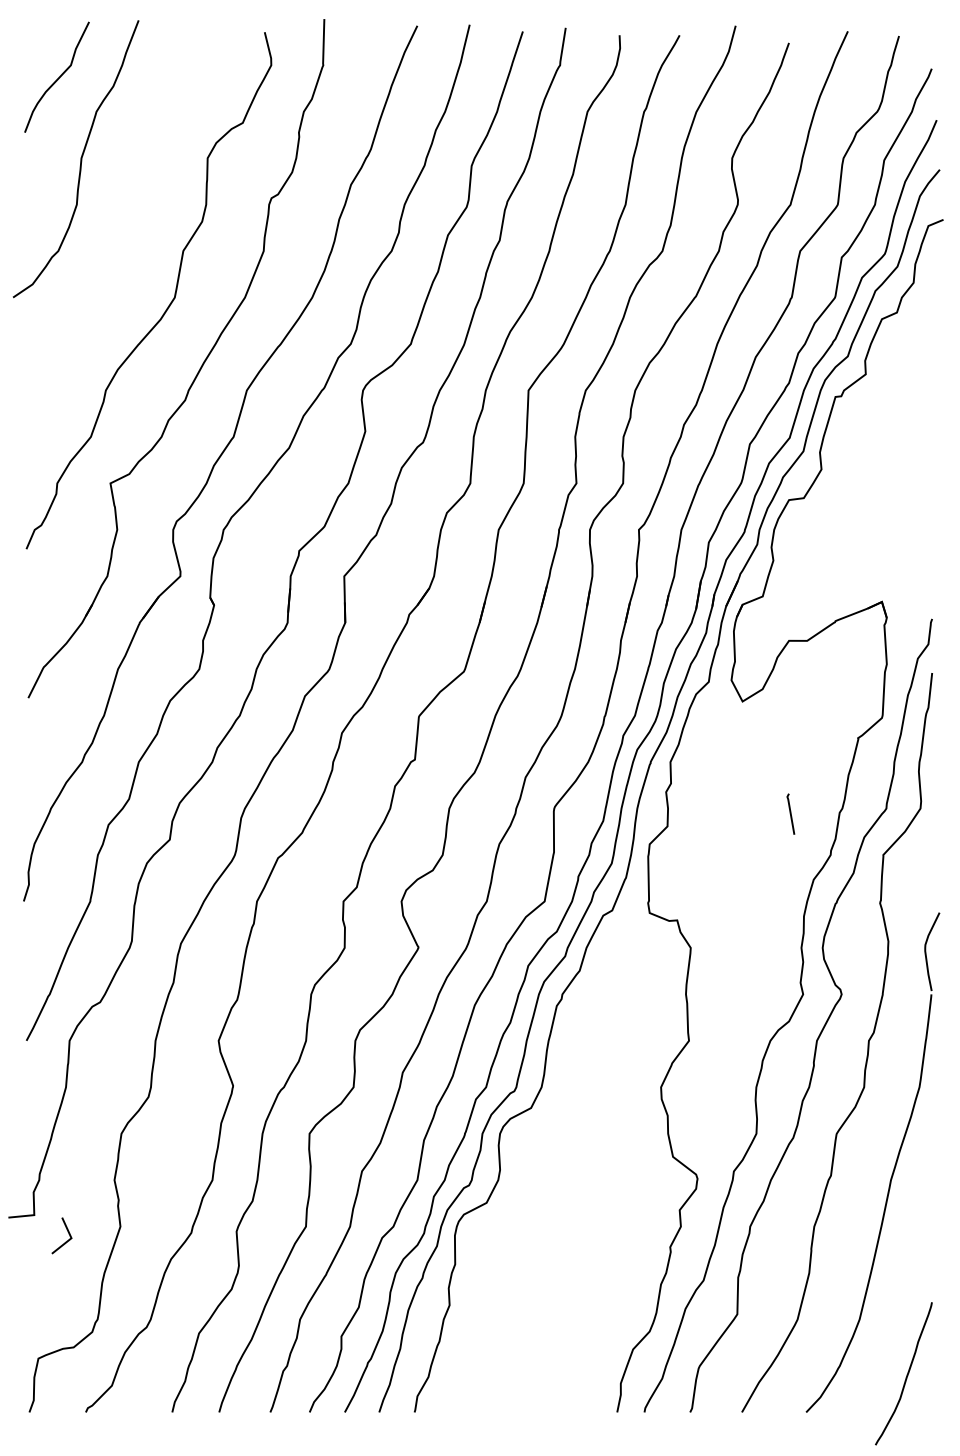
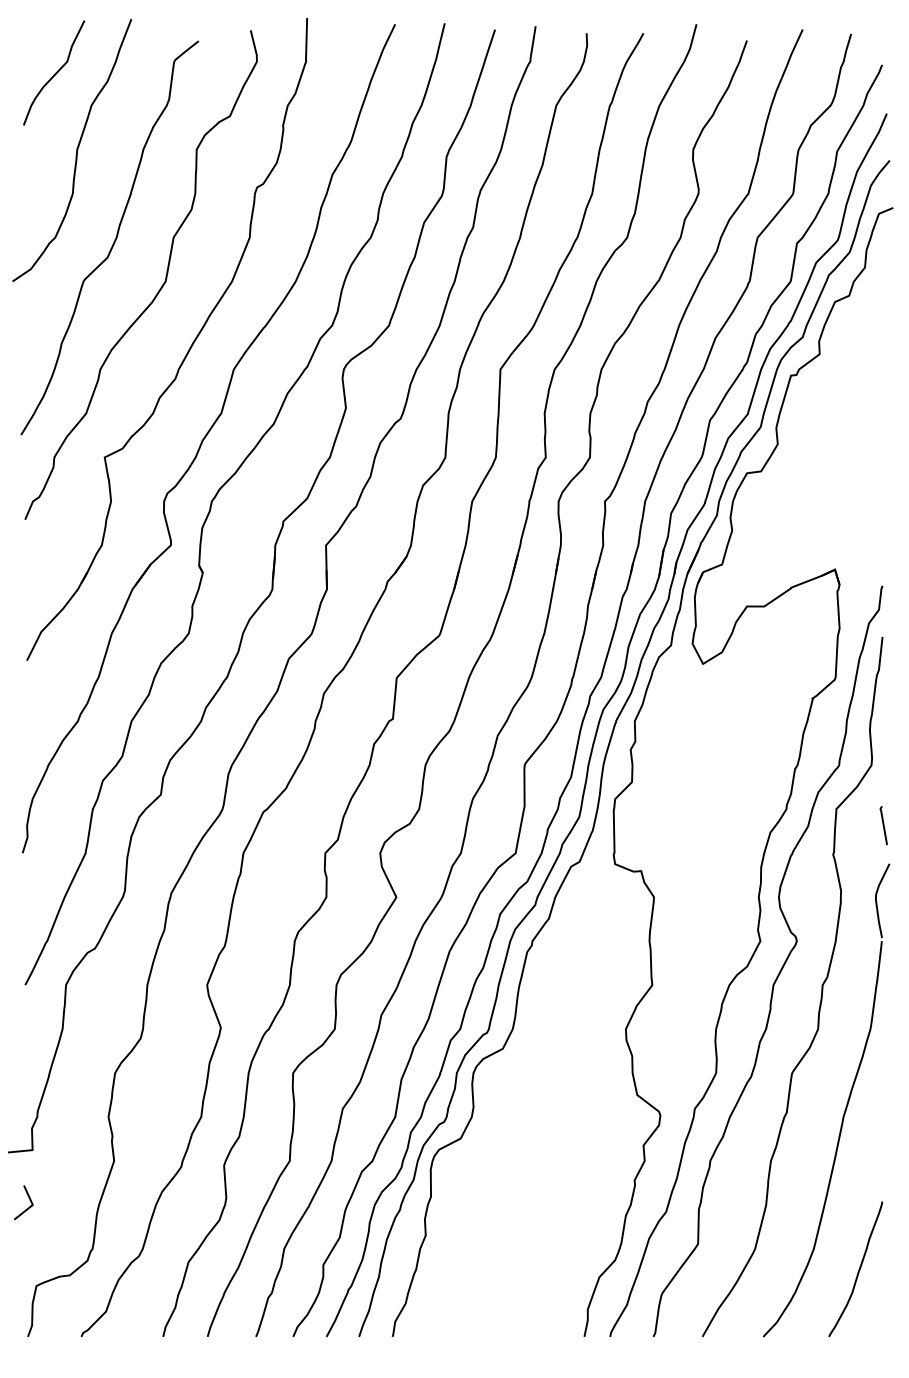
curve: (120, 253) -> (114, 239), added
line: (790, 814) -> (883, 825), moved
line: (68, 1233) -> (29, 1200), moved
curve: (906, 1373) -> (858, 1269), moved

